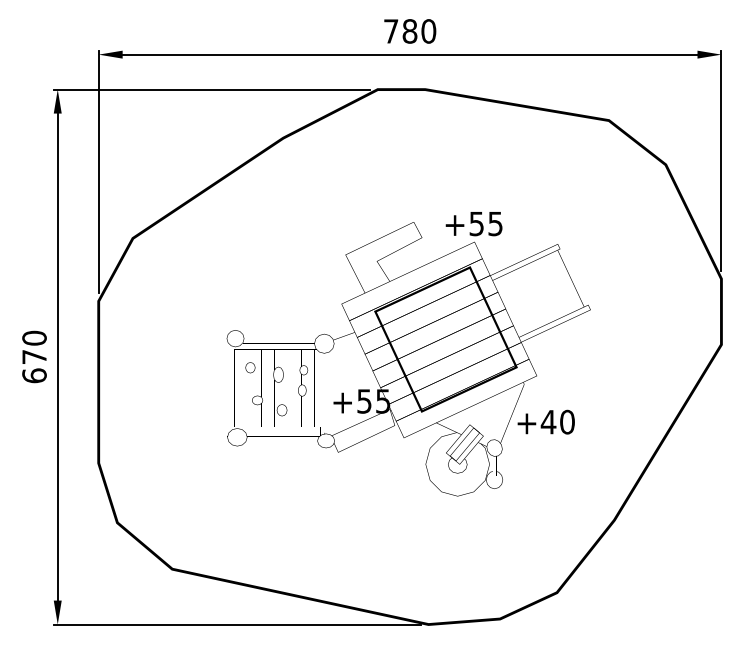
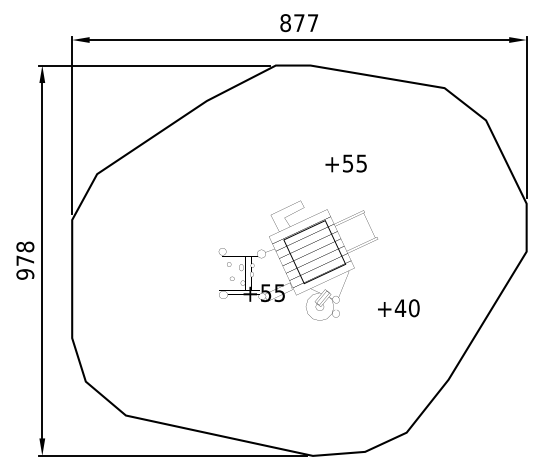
text: (410, 31) -> (299, 23), 780 -> 877
part: (408, 354) -> (298, 258), size x0.6
text: (34, 356) -> (25, 260), 670 -> 978

